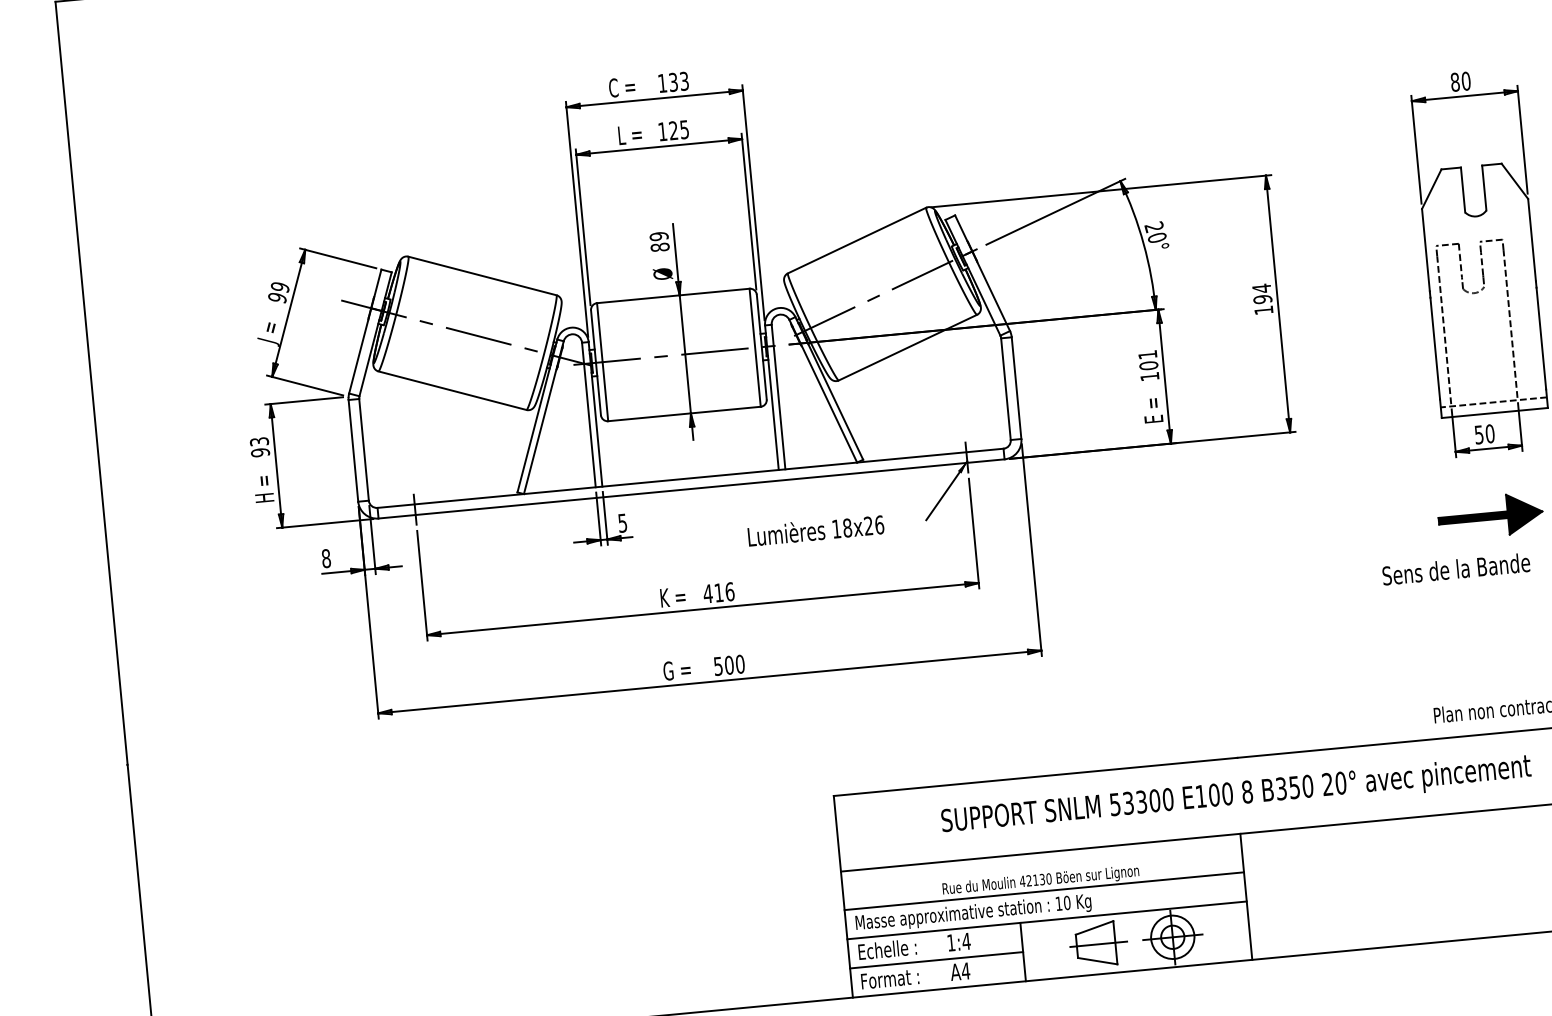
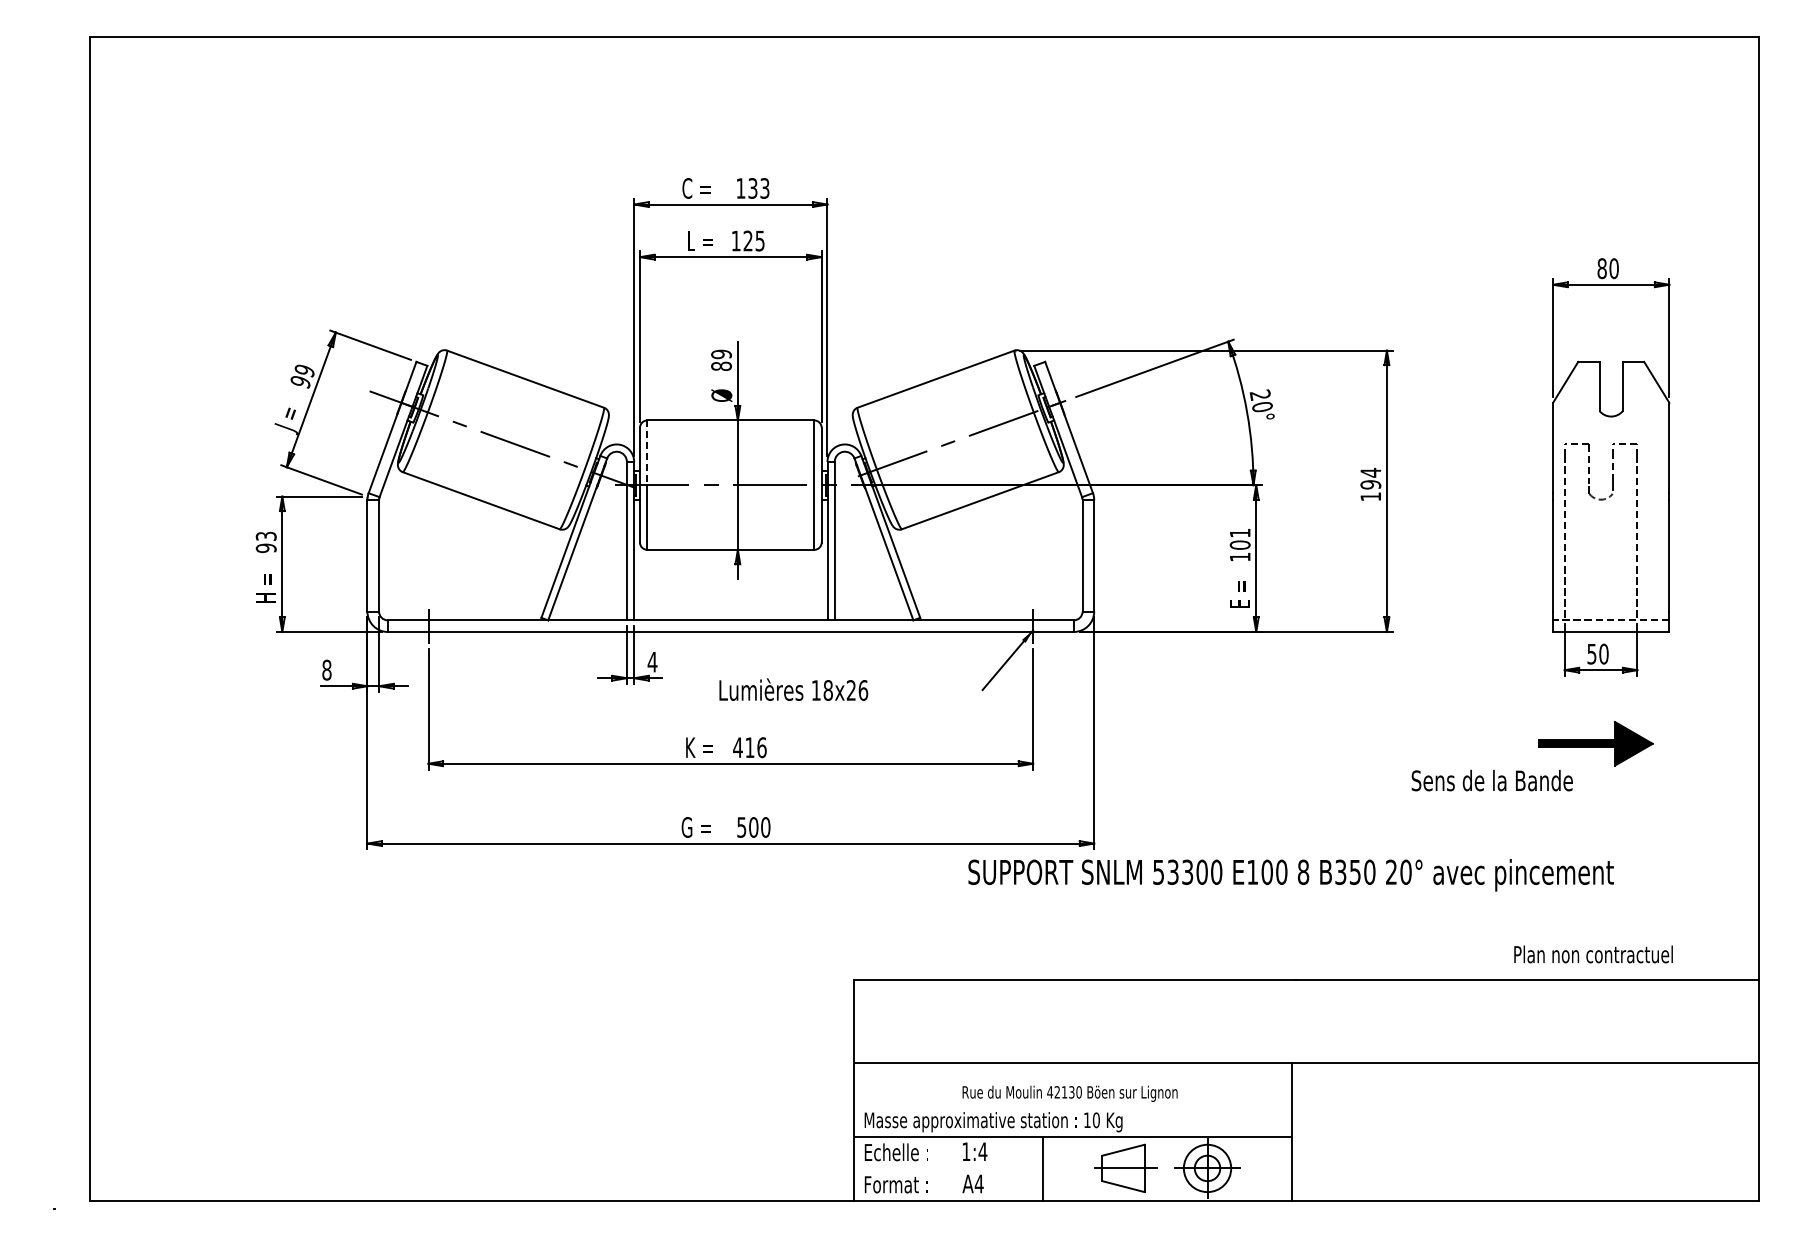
line: (600, 333) -> (647, 453), solid -> dashed
text: (622, 523) -> (652, 662), 5 -> 4
text: (815, 530) -> (793, 689), moved
text: (1455, 569) -> (1491, 780), moved
text: (1235, 796) -> (1290, 875), moved
line: (1044, 891) -> (1072, 1105), removed
line: (936, 960) -> (948, 1169), removed

